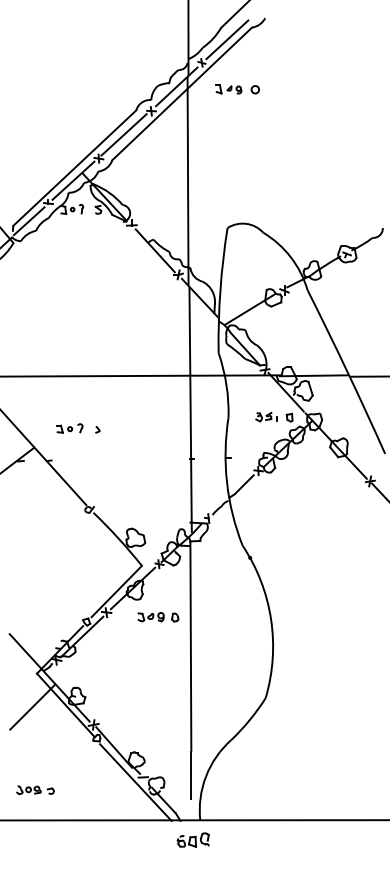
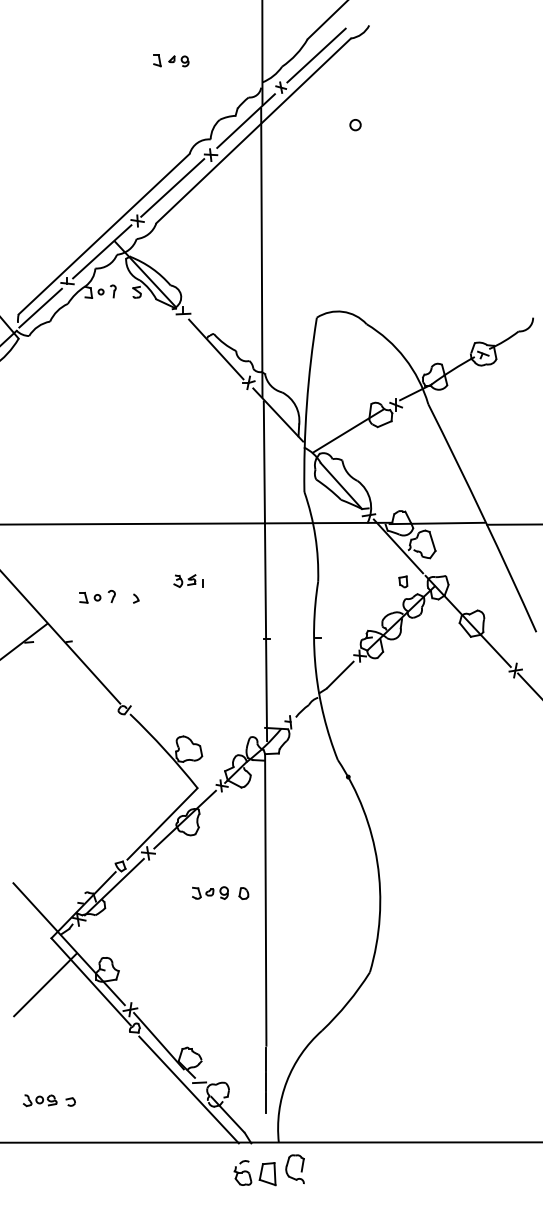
part: (228, 89) -> (170, 60), moved
part: (266, 416) -> (188, 580), moved
part: (158, 617) -> (220, 893), moved
part: (192, 839) -> (268, 1169), size x1.6

